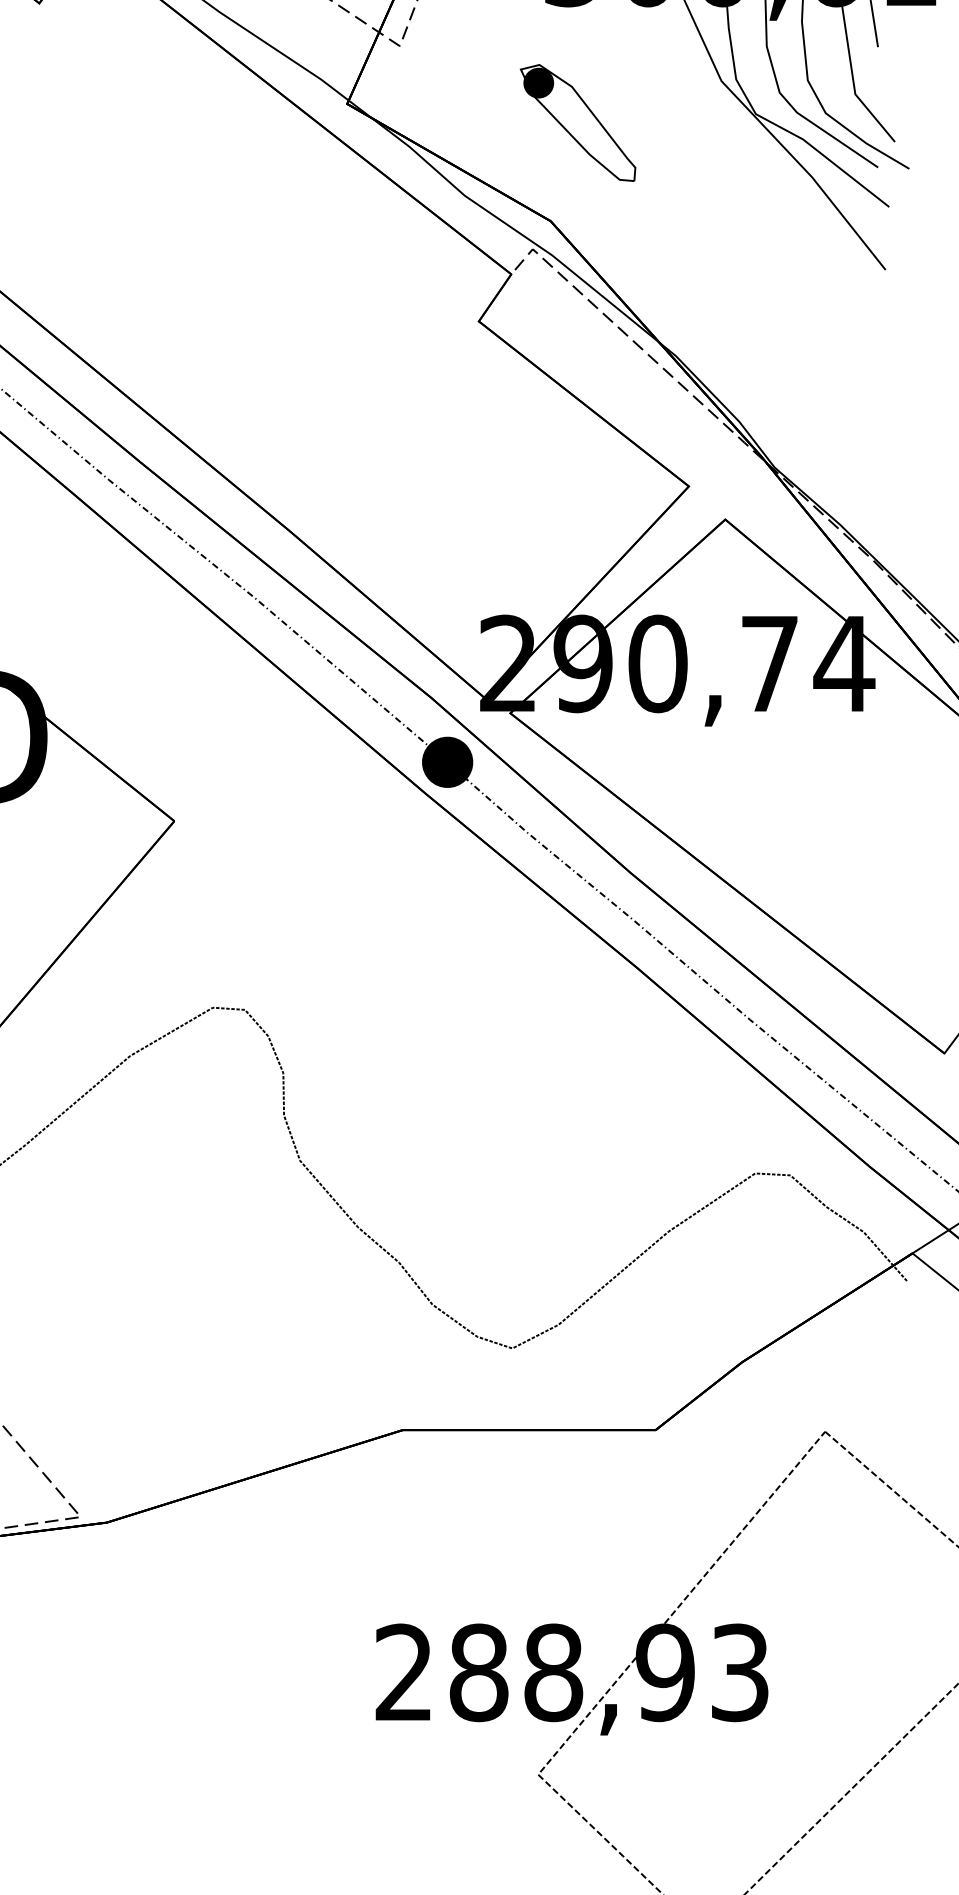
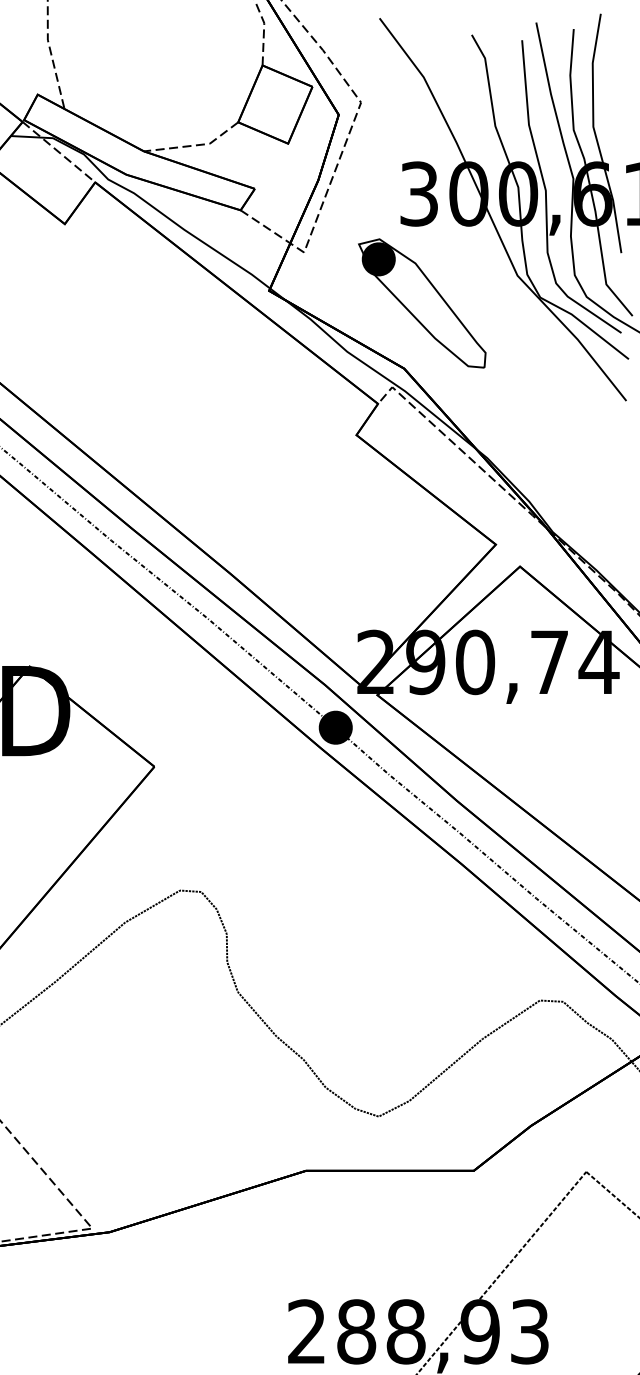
part: (578, 123) -> (422, 303), size x1.67

